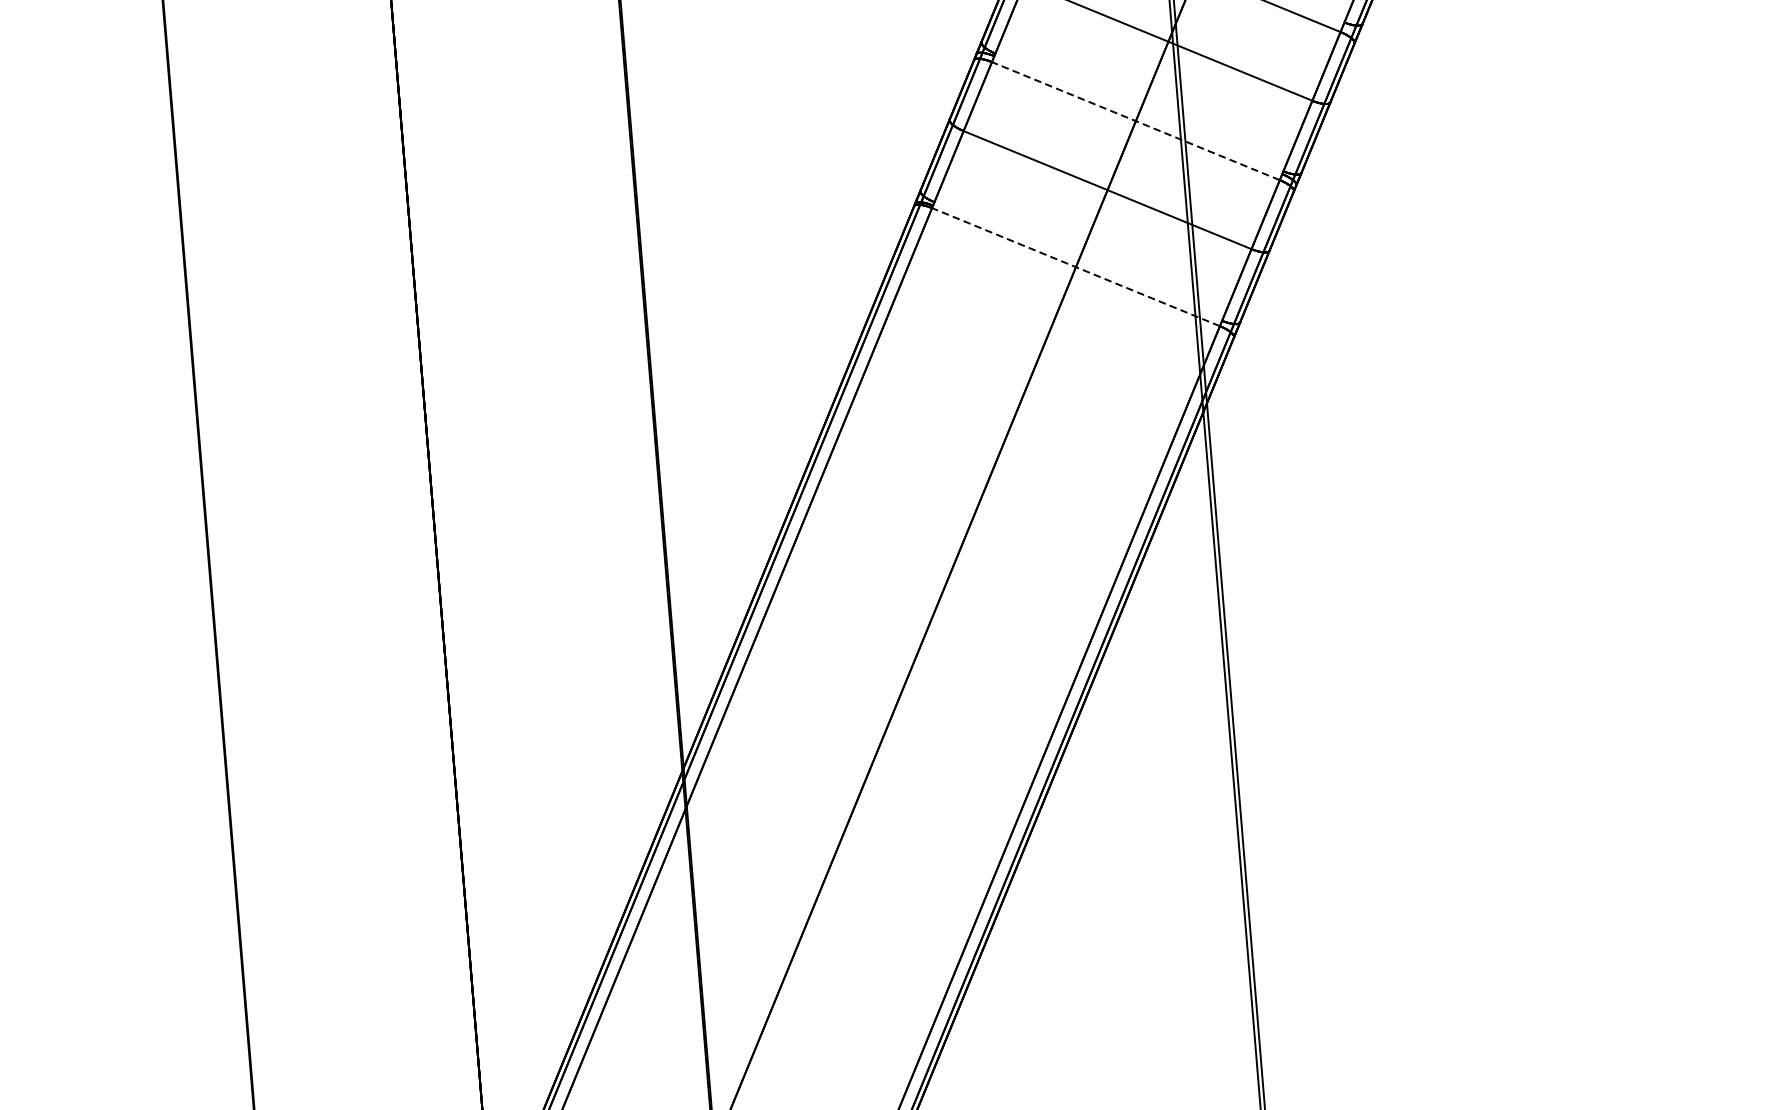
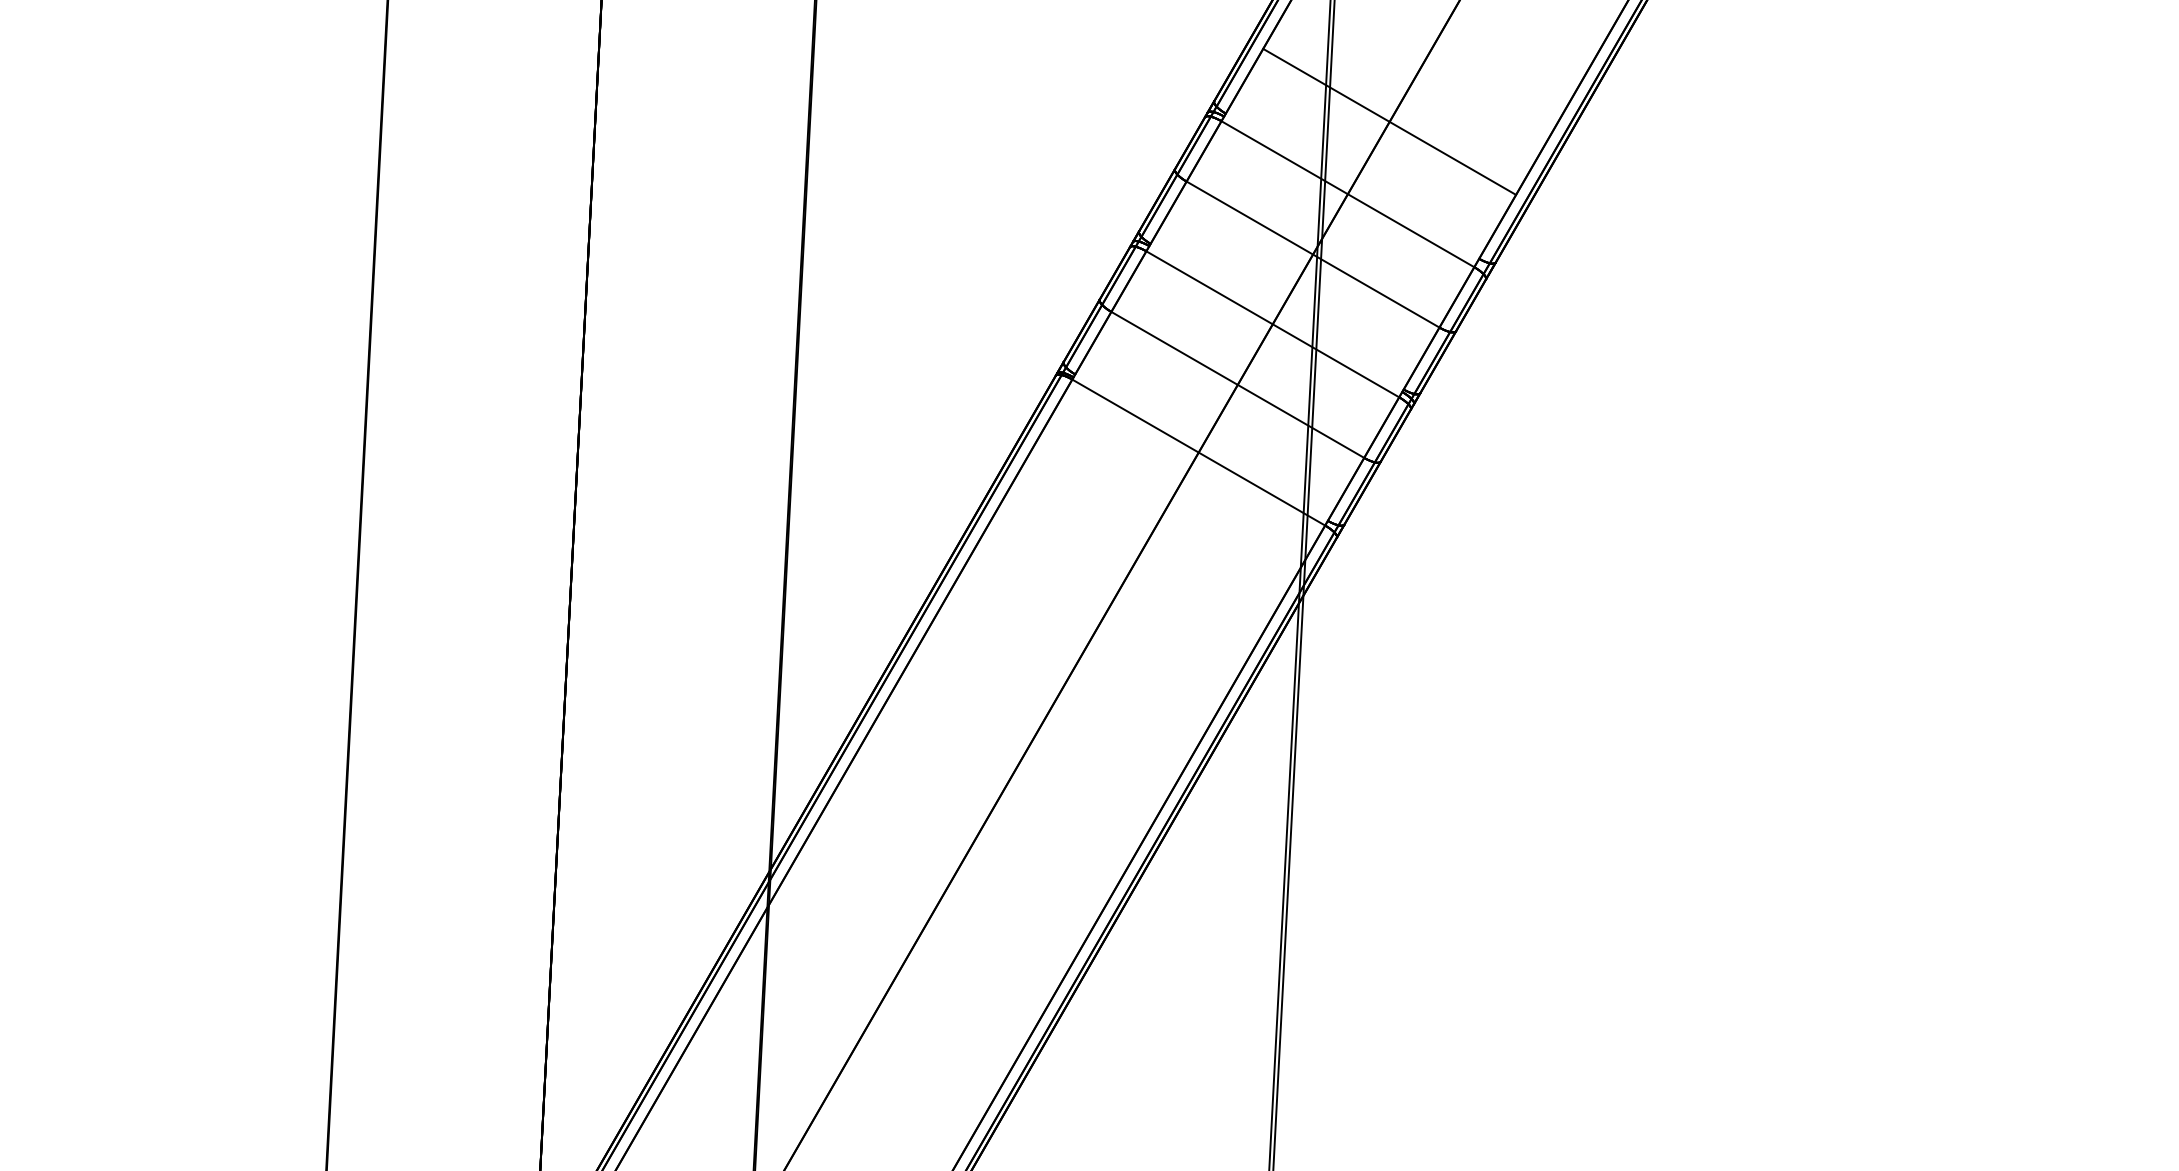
line: (1135, 121) -> (1272, 324), dashed -> solid
line: (1075, 267) -> (1198, 452), dashed -> solid

